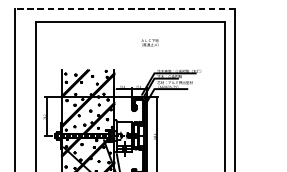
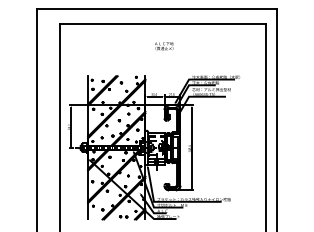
line: (124, 9) -> (156, 9), dashed -> solid
text: (150, 43) -> (164, 46), moved

